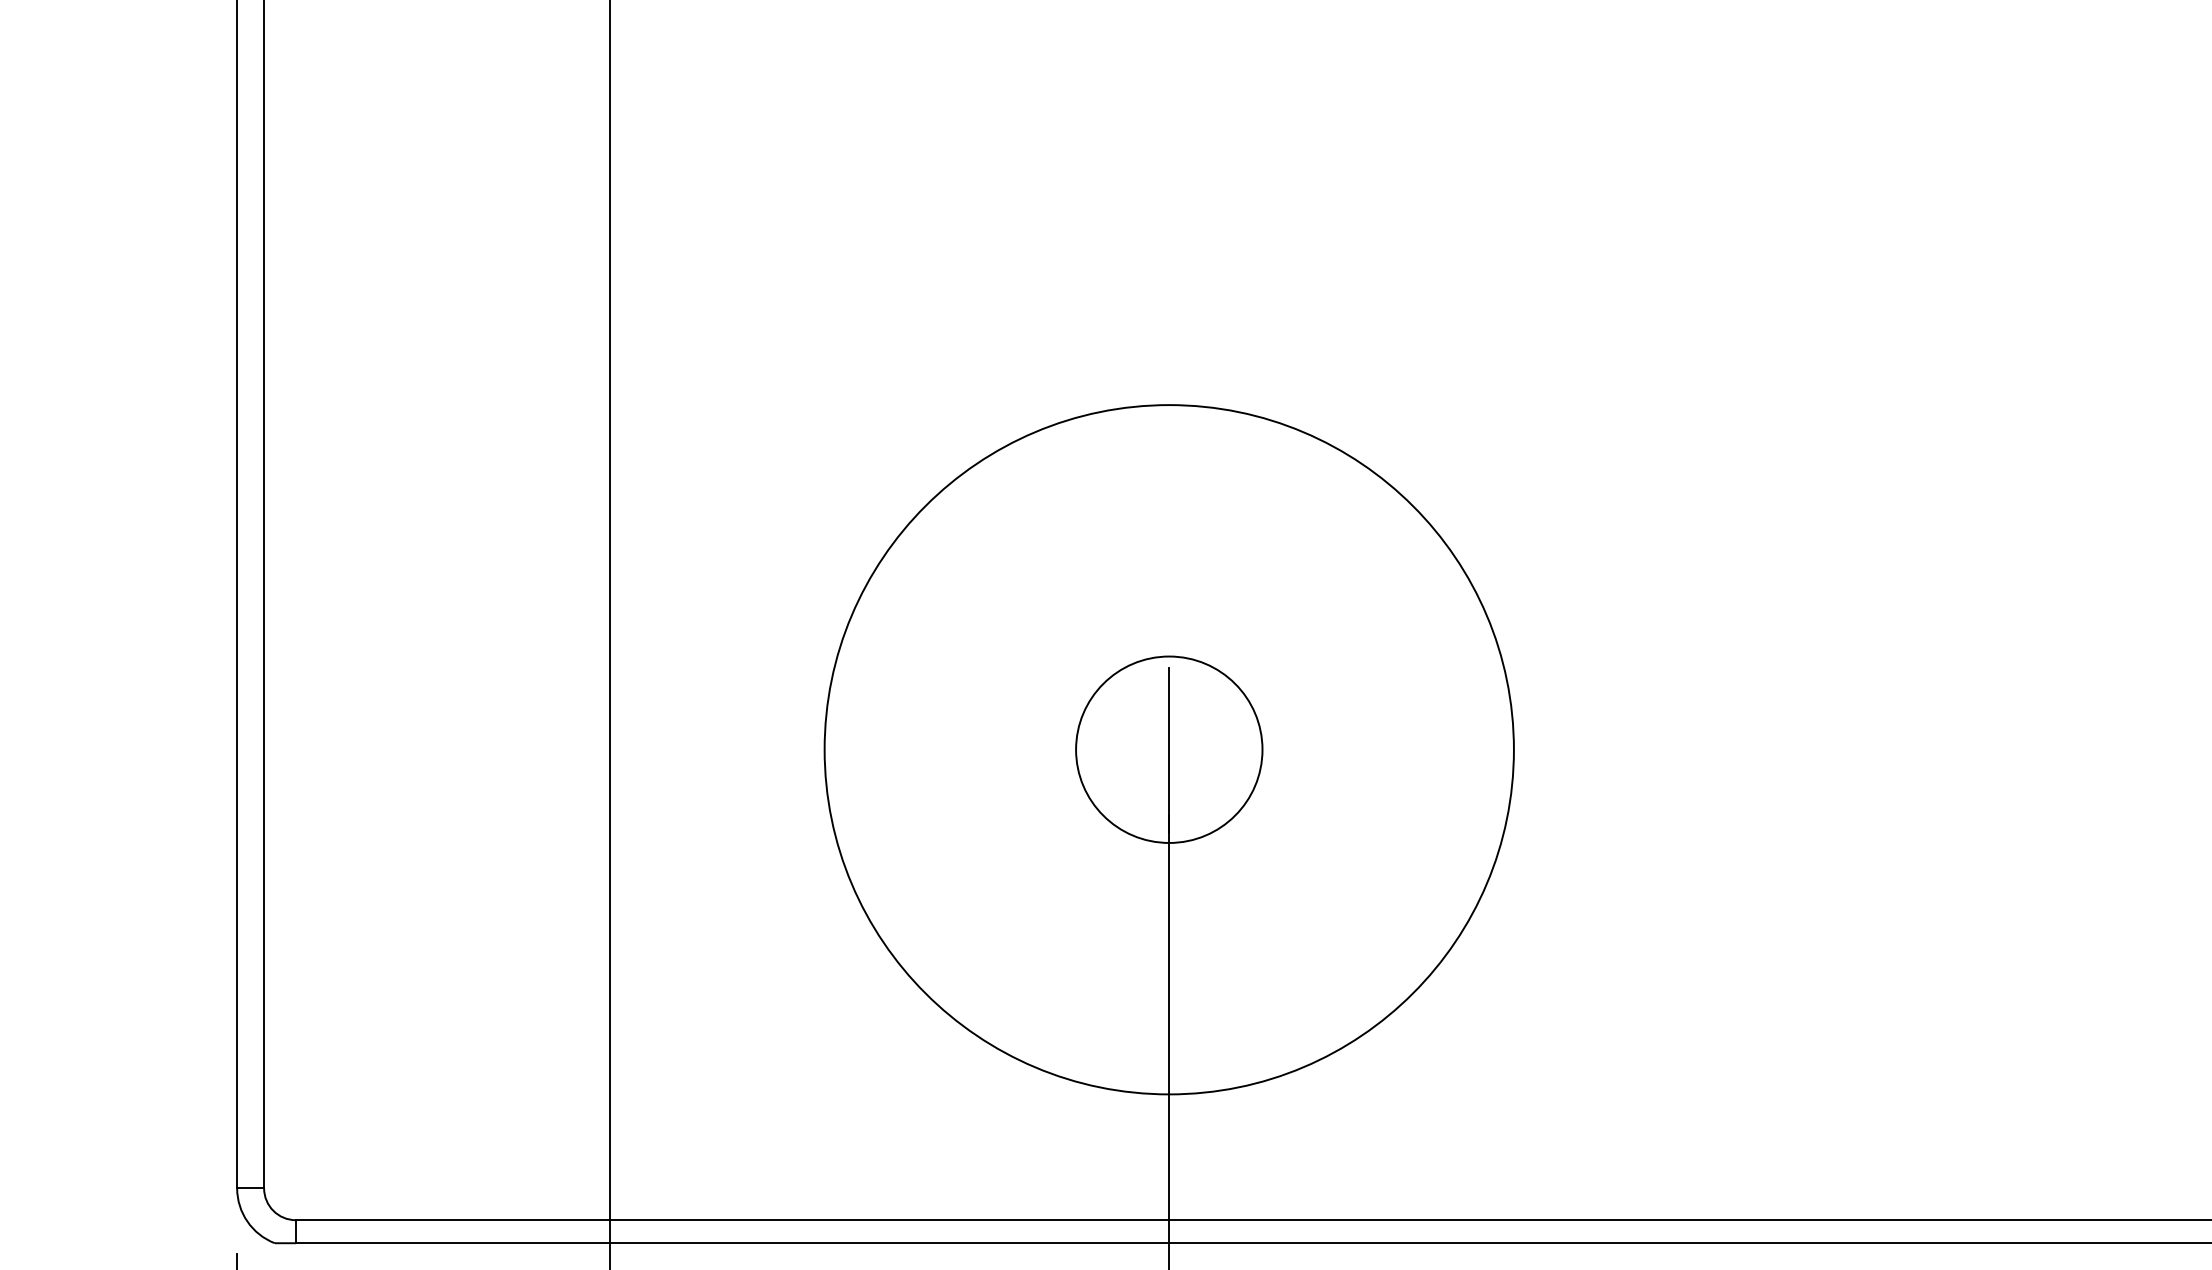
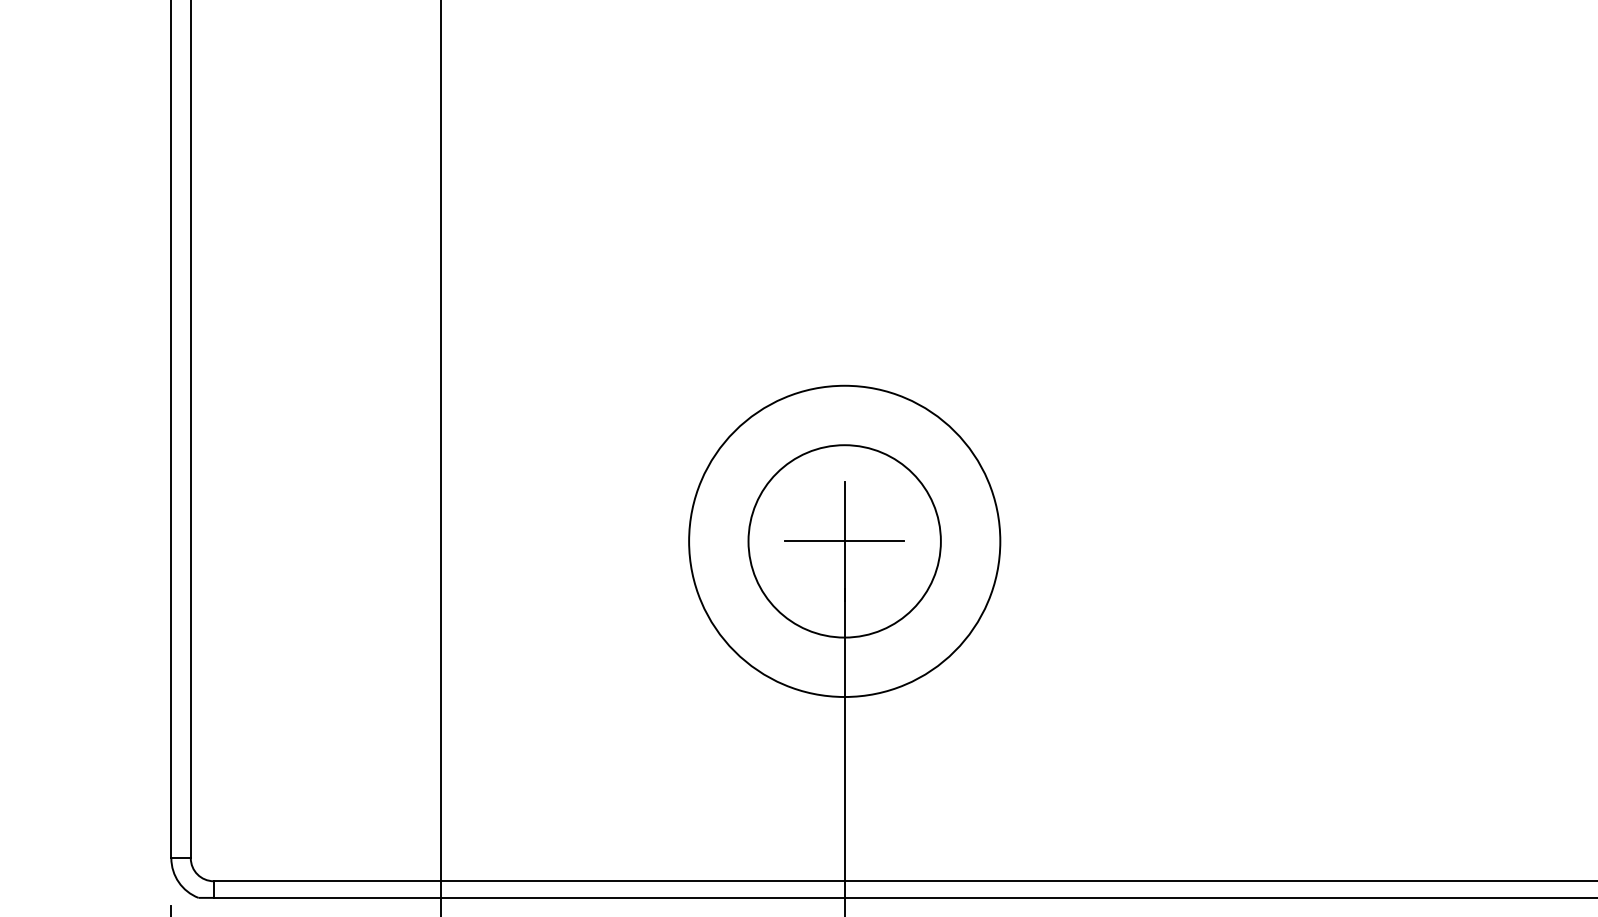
circle: (1168, 749) -> (844, 541), size x0.62
circle: (1169, 749) -> (844, 541), size x1.43
line: (1169, 749) -> (844, 541), added

